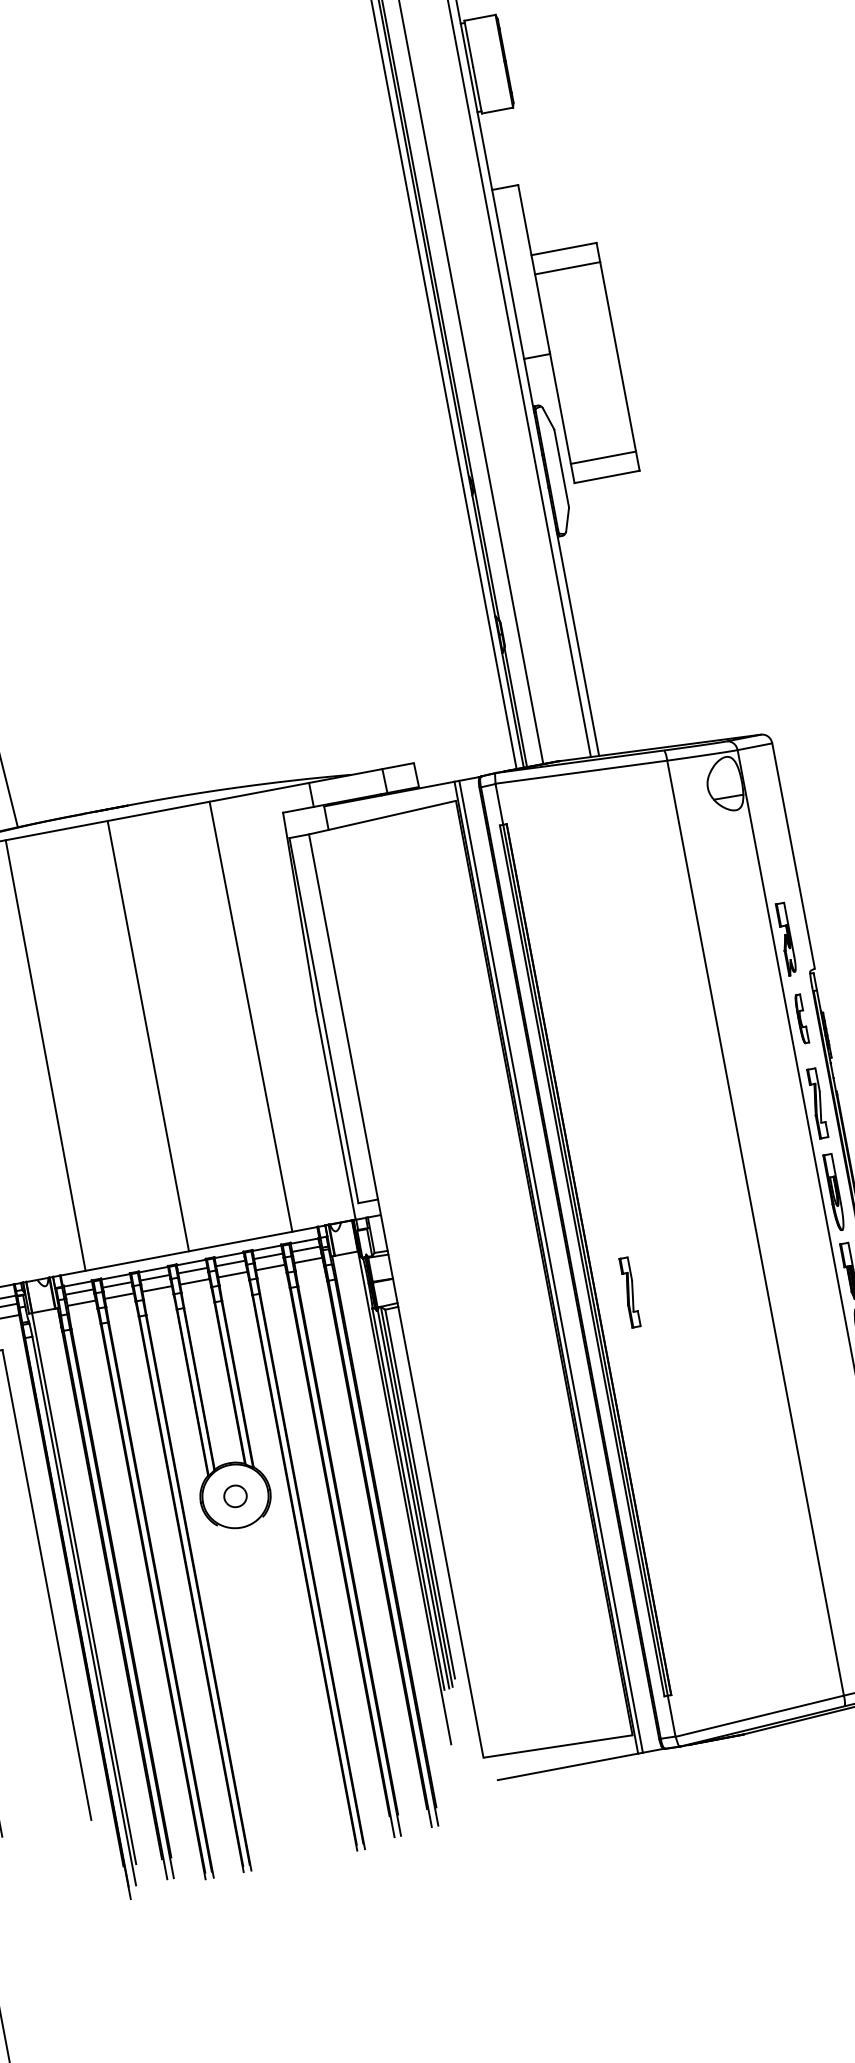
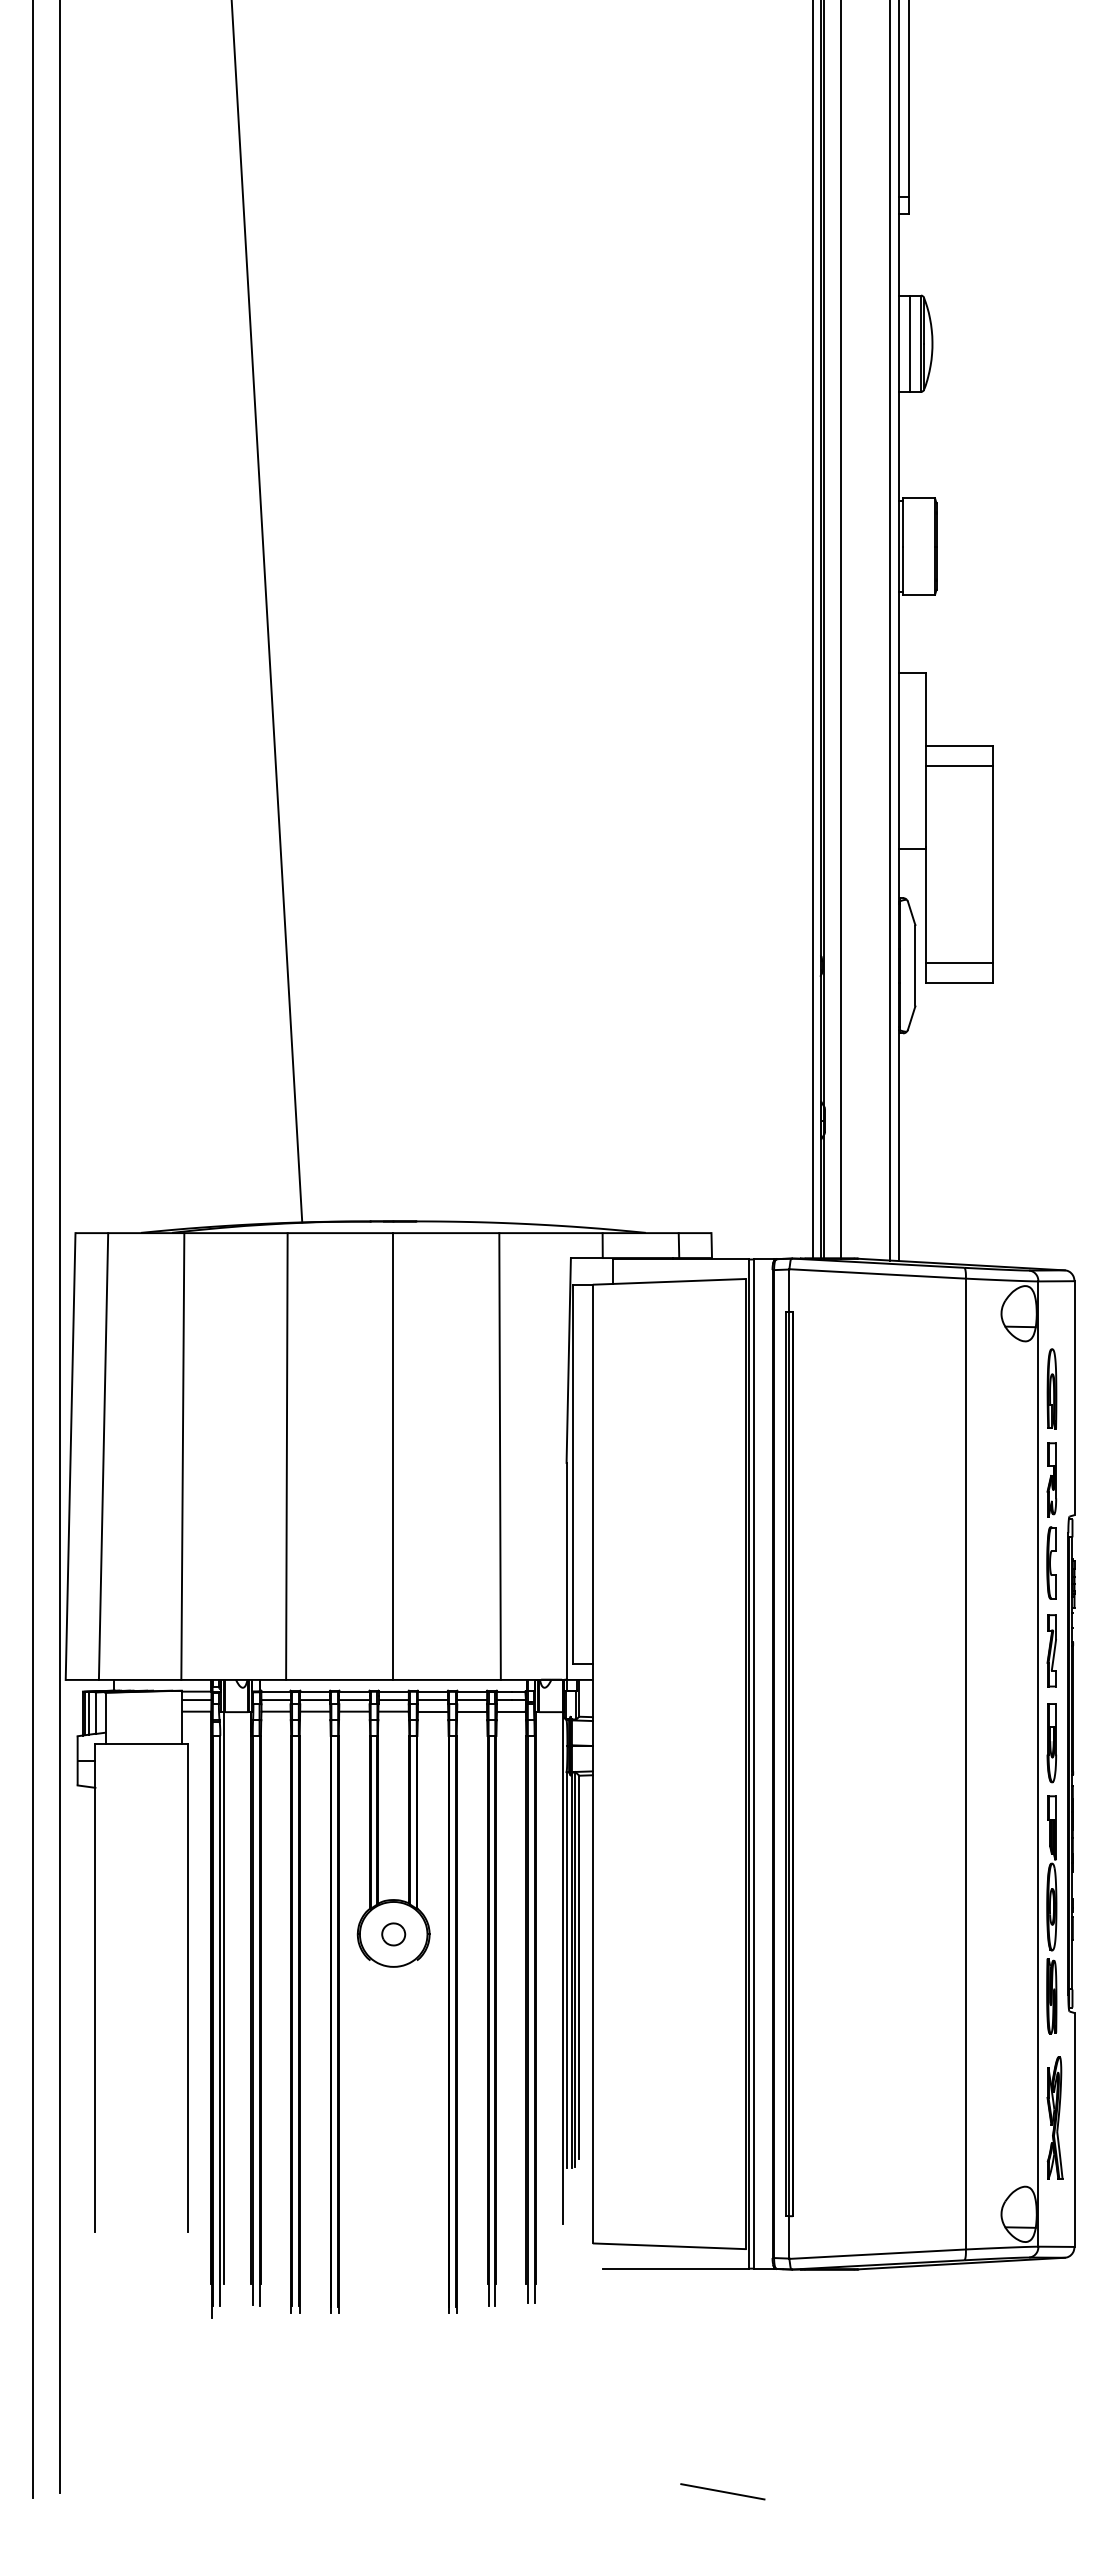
part: (769, 850) -> (1051, 1388), added
part: (801, 1018) -> (1051, 1562), size x1.43
part: (629, 1292) -> (827, 1804), removed
line: (653, 1973) -> (722, 2491), added

